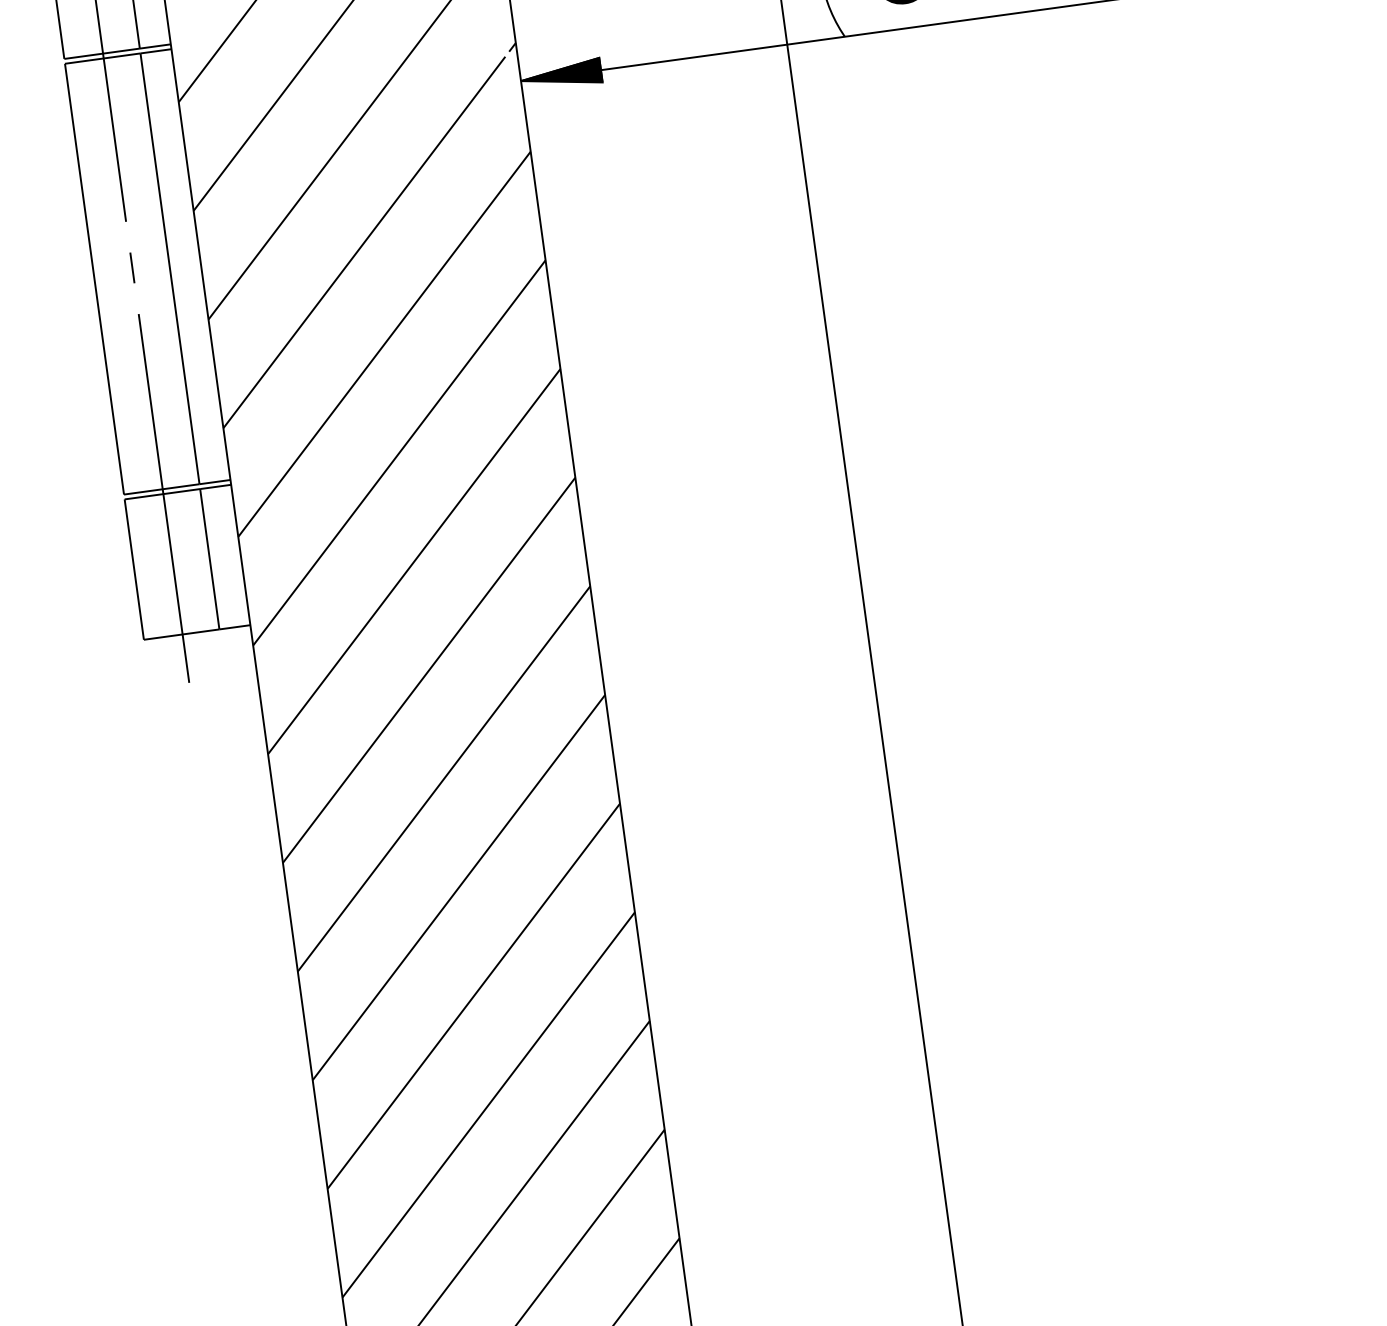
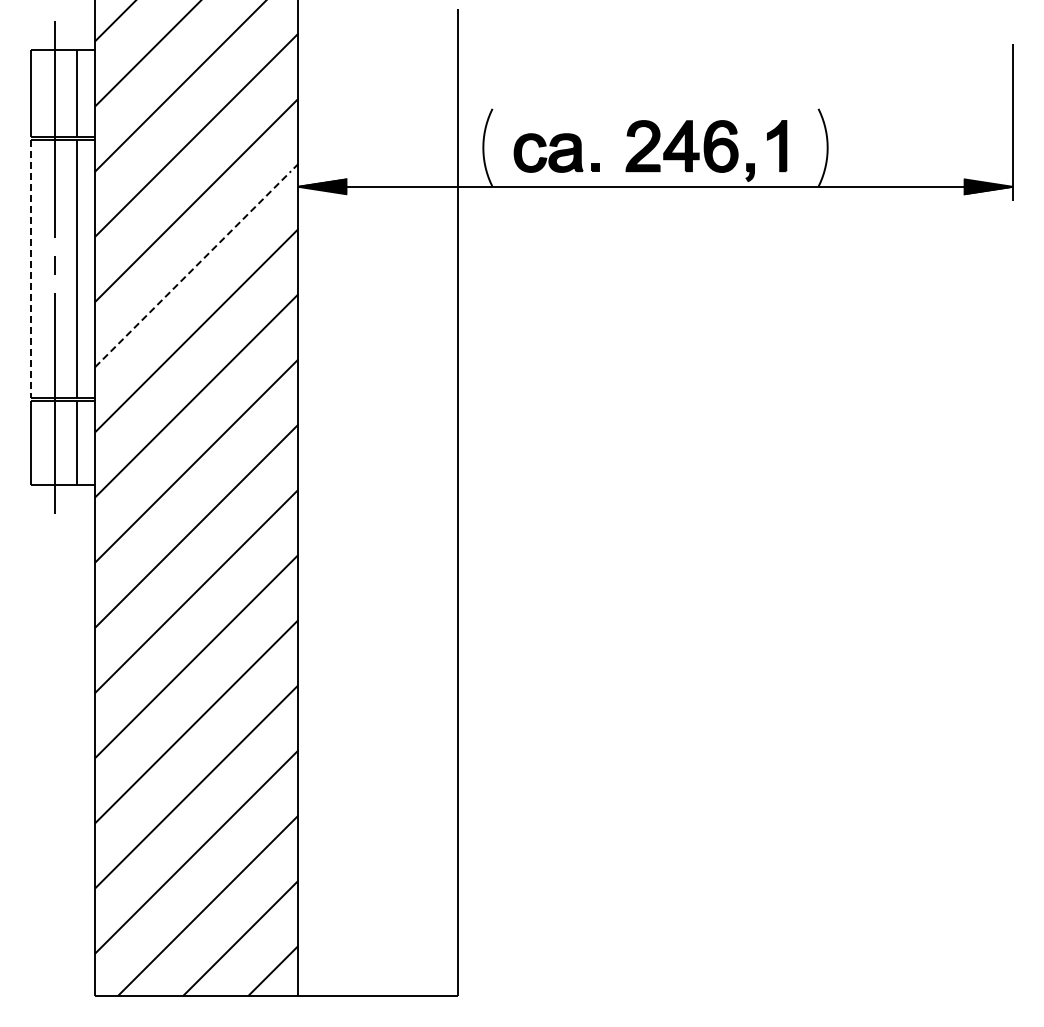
line: (365, 242) -> (193, 269), solid -> dashed
line: (94, 279) -> (31, 269), solid -> dashed

